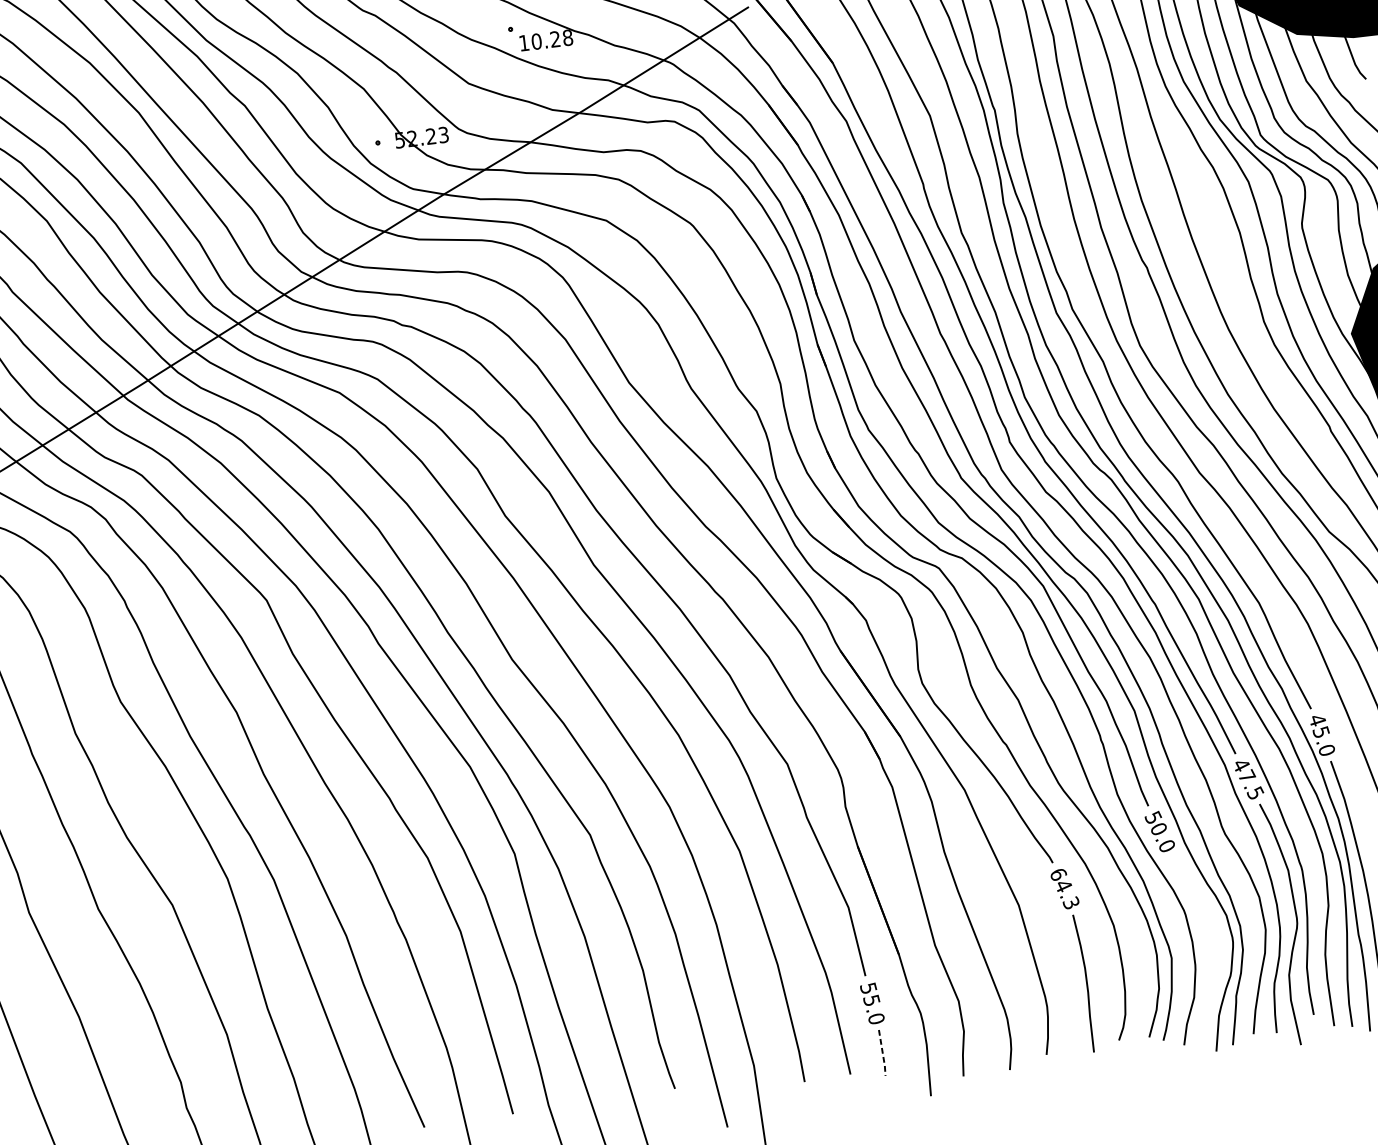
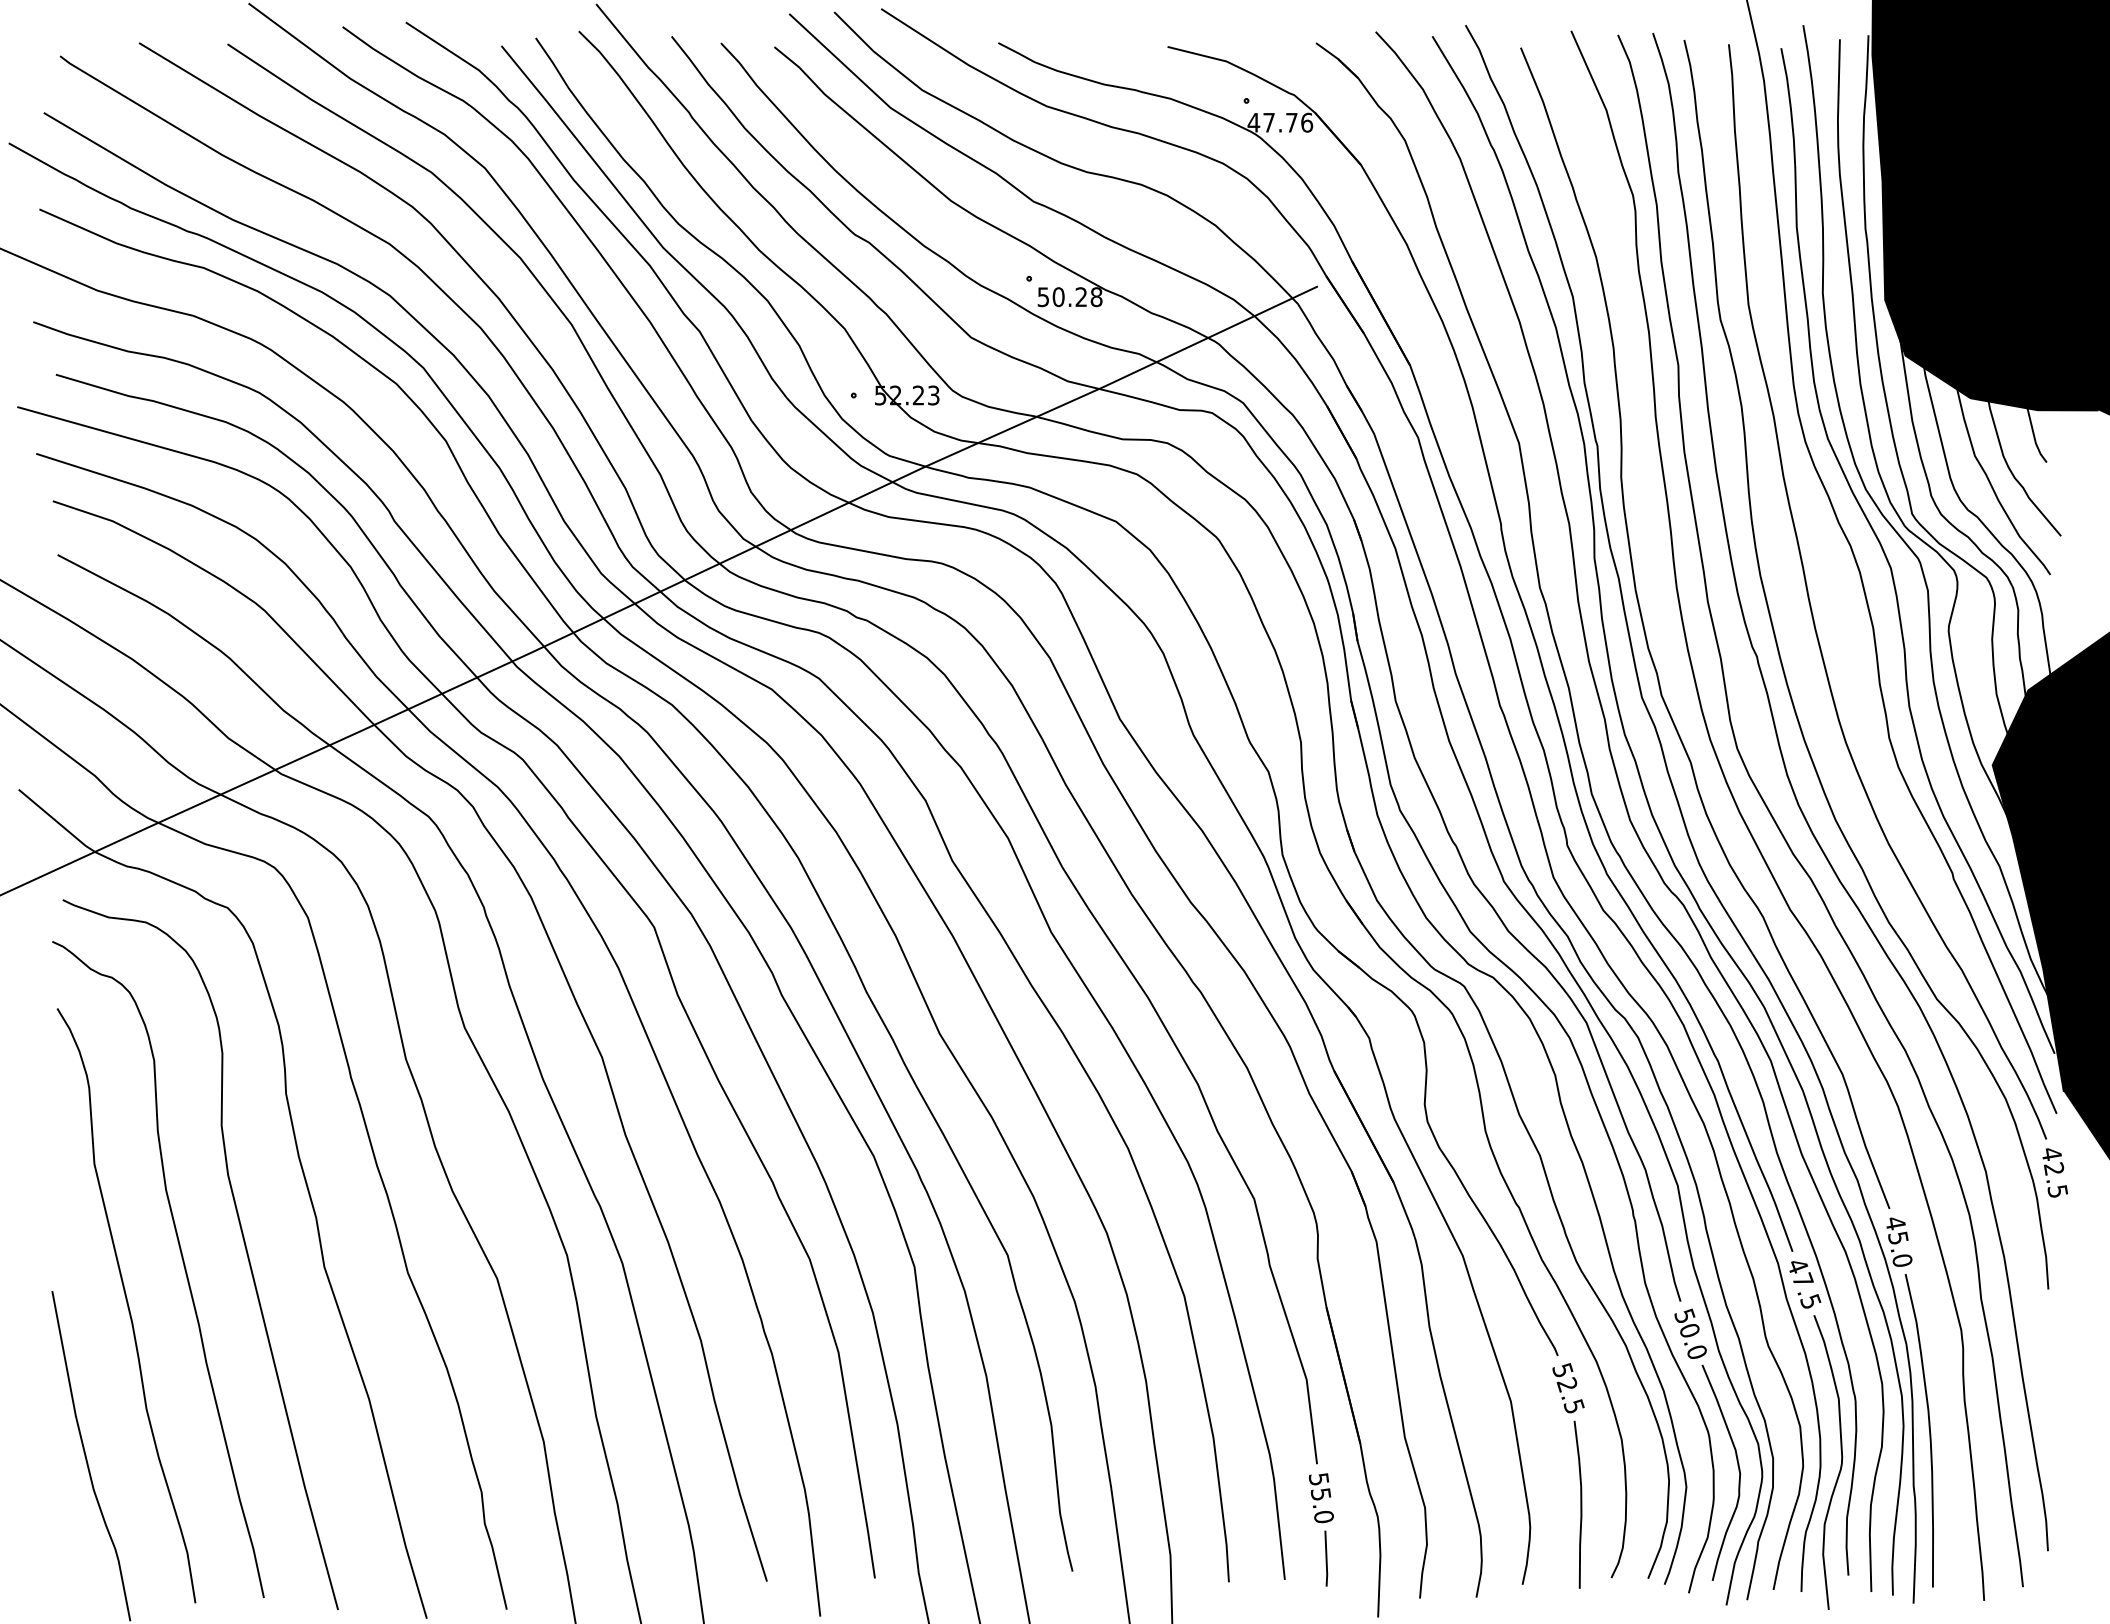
text: (523, 43) -> (1042, 297), 10.28 -> 50.28
text: (1064, 888) -> (1568, 1388), 64.3 -> 52.5
curve: (1212, 940) -> (1738, 1471), added
line: (882, 1053) -> (1326, 1559), dashed -> solid

